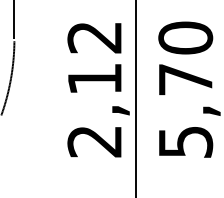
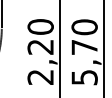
text: (94, 57) -> (40, 36), 2,12 -> 2,20

